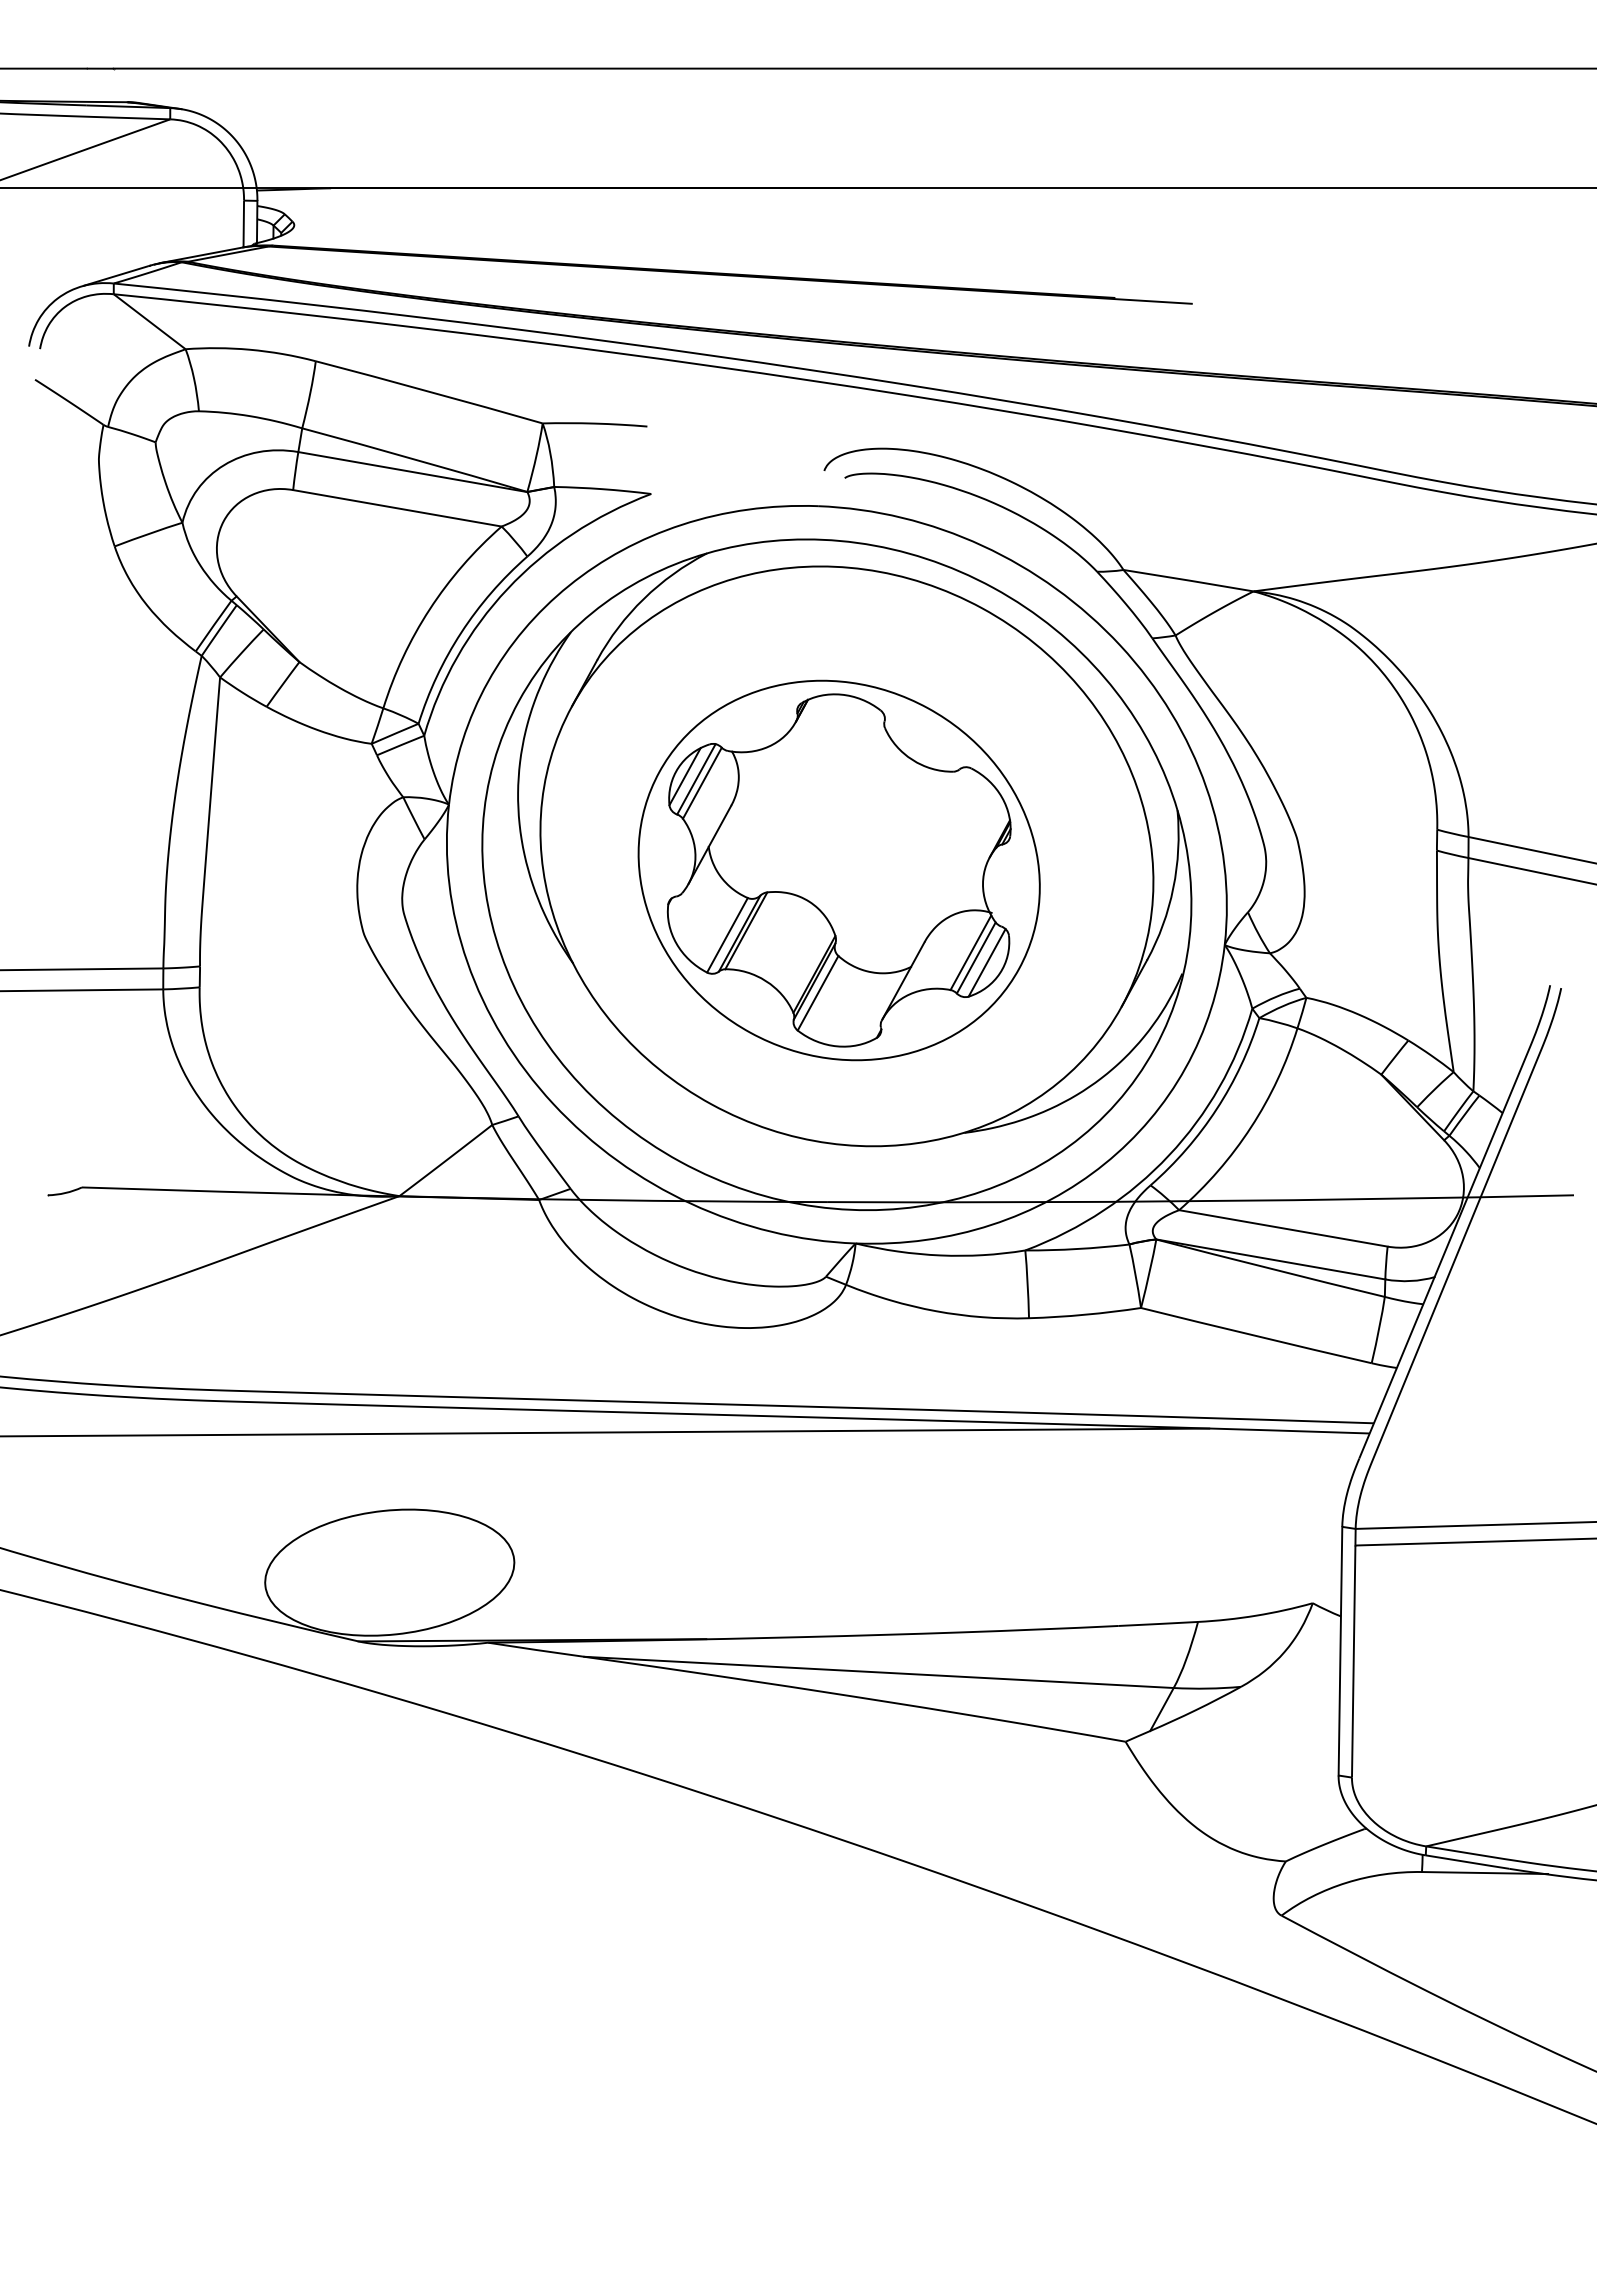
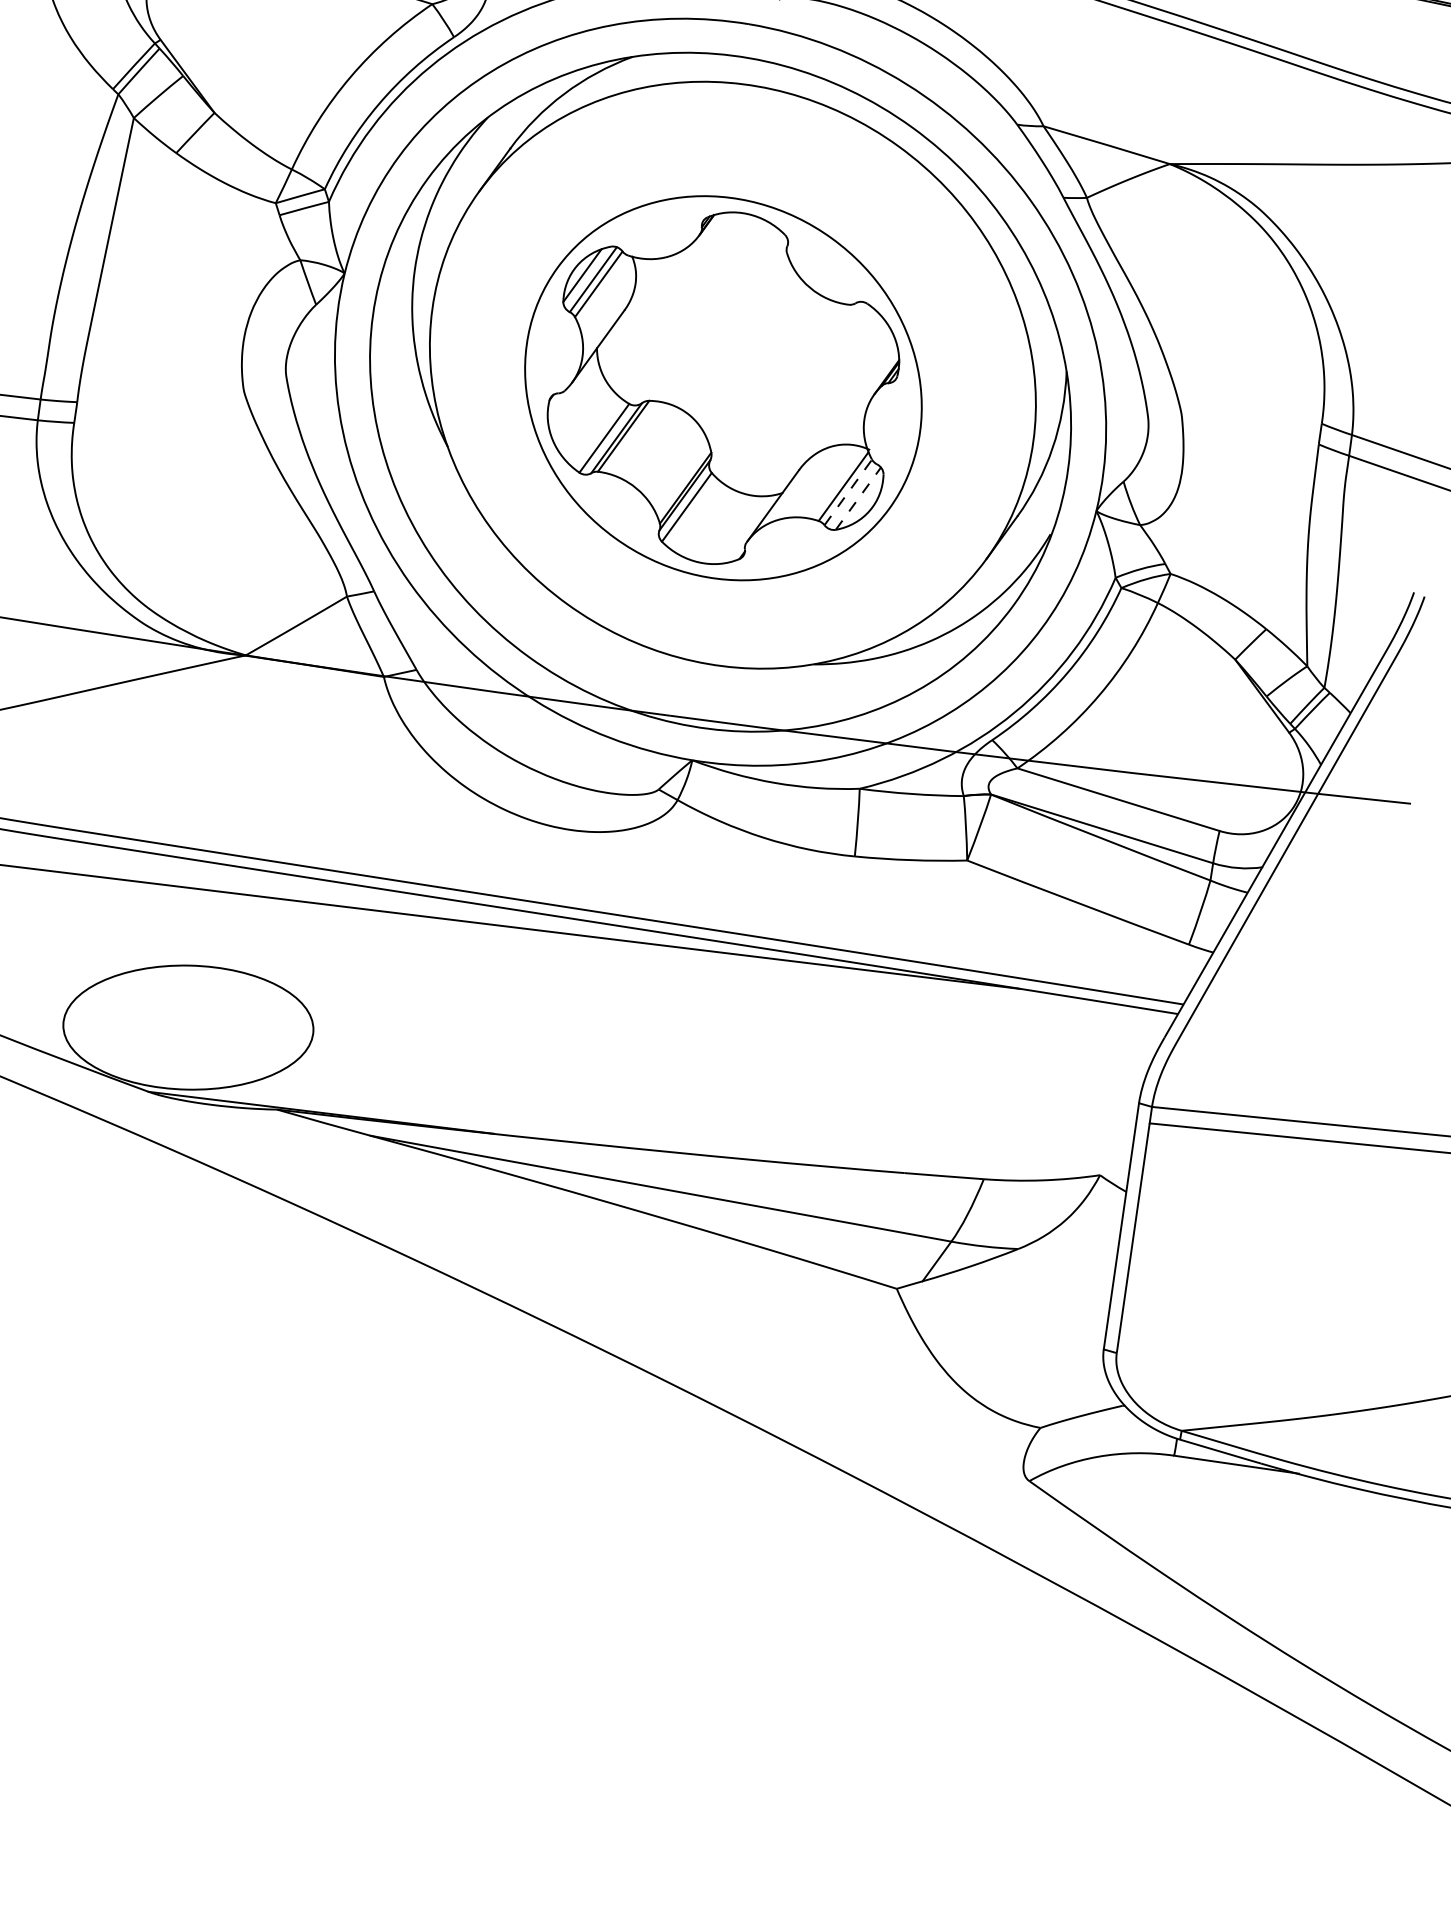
line: (976, 957) -> (848, 491), solid -> dashed
line: (987, 962) -> (858, 498), solid -> dashed

